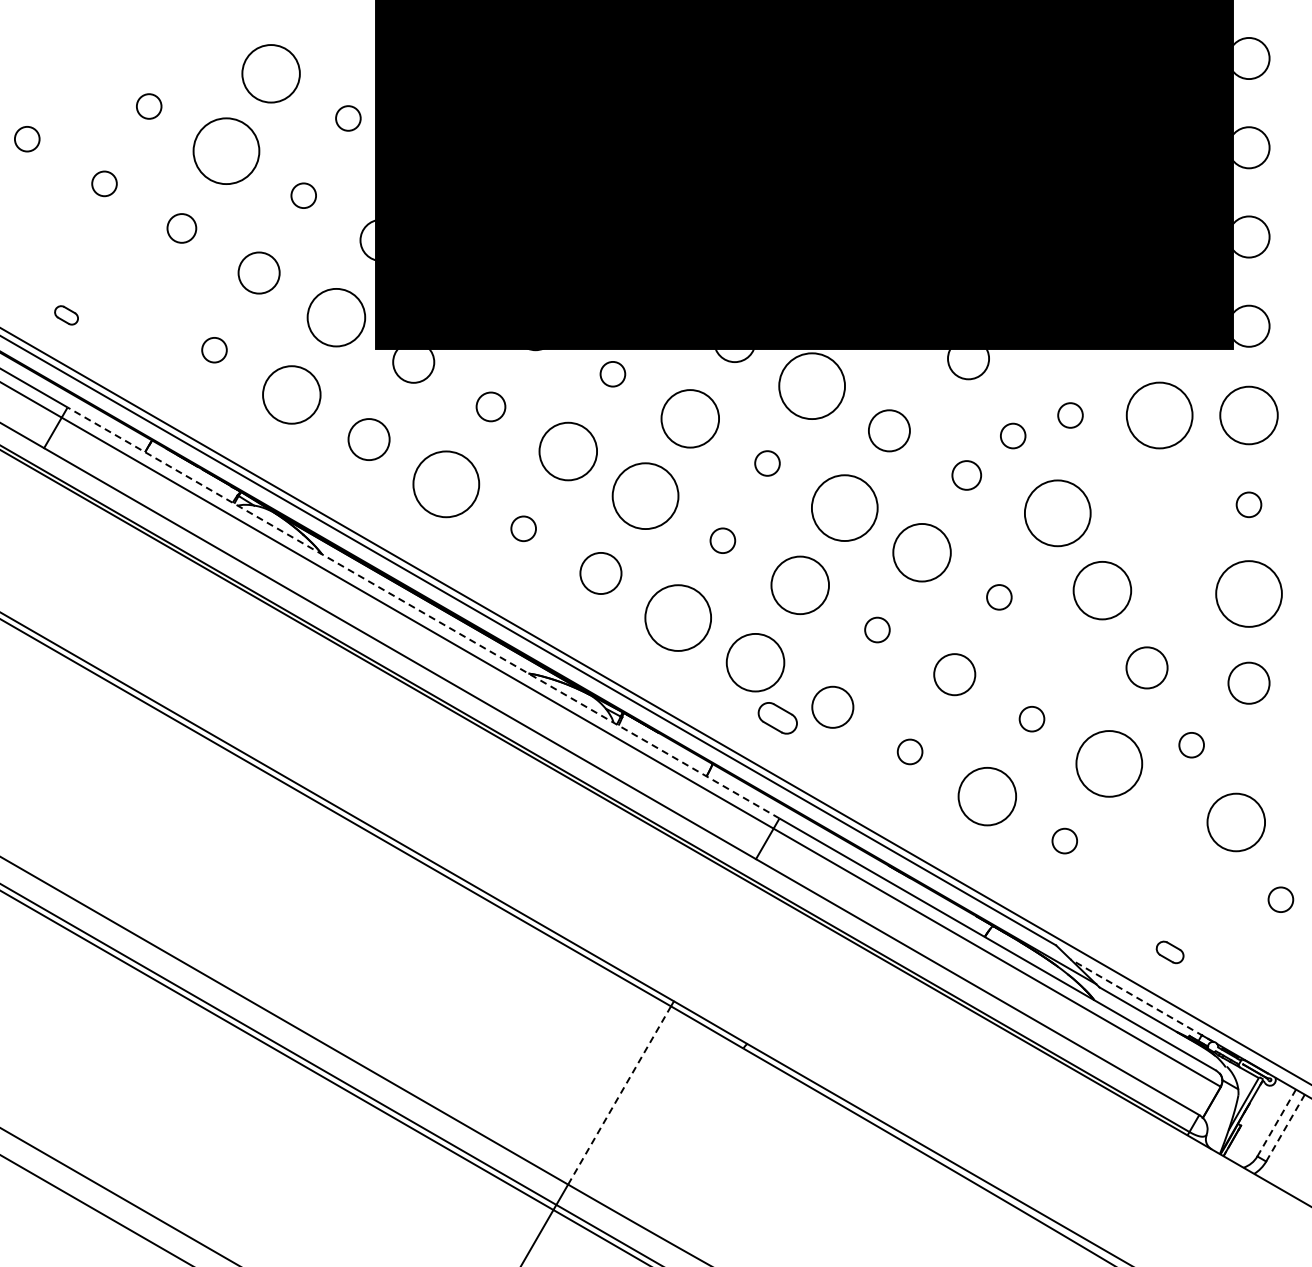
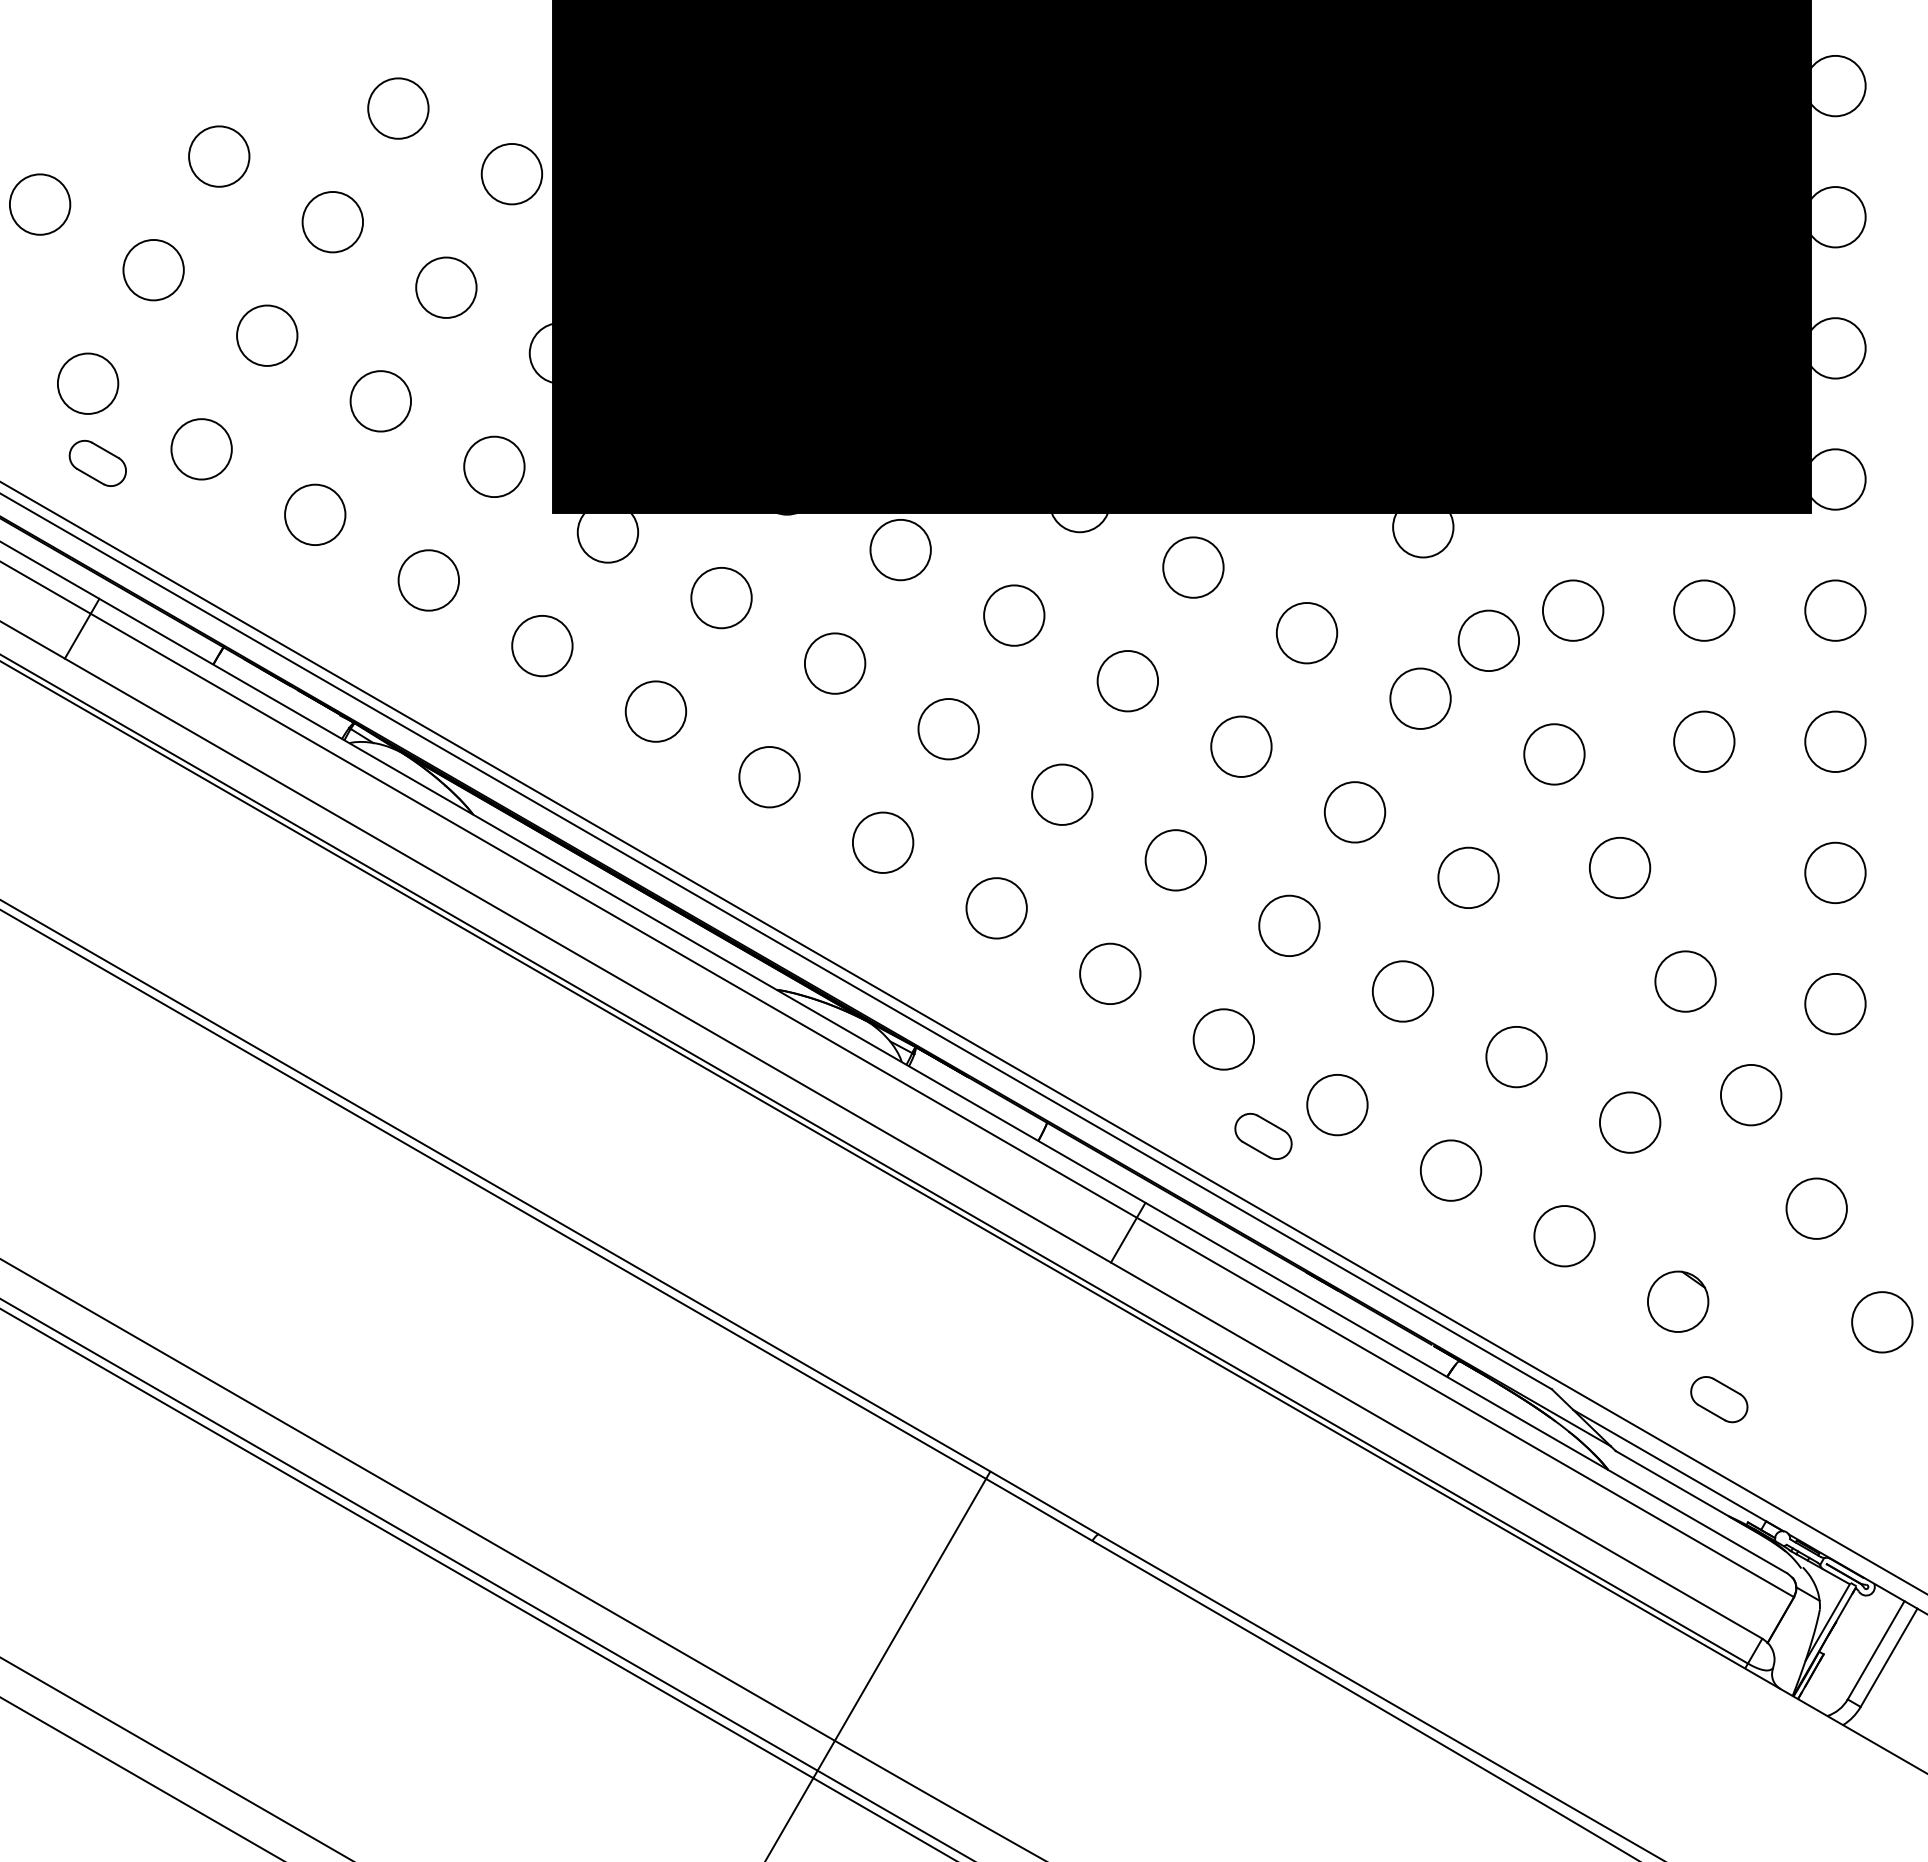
circle: (270, 73) -> (397, 108), size x0.71
circle: (148, 106) -> (218, 156), size x1.67
circle: (347, 118) -> (510, 174), size x1.67
circle: (26, 138) -> (38, 203), size x1.67
circle: (226, 150) -> (332, 221), size x0.62
circle: (104, 183) -> (153, 269), size x1.67
circle: (303, 195) -> (446, 287), size x1.67
circle: (181, 228) -> (266, 335), size x1.43
circle: (59, 260) -> (87, 382), added
circle: (136, 305) -> (200, 449), added
part: (66, 315) -> (97, 463), size x1.67
circle: (335, 317) -> (493, 466), size x0.71
circle: (214, 349) -> (315, 513), size x1.67
circle: (612, 373) -> (900, 548), size x1.67
circle: (811, 385) -> (1192, 566), size x0.62
circle: (291, 394) -> (428, 579), size x0.71
circle: (490, 406) -> (720, 597), size x1.43
circle: (1070, 415) -> (1573, 610), size x1.67
circle: (1159, 415) -> (1703, 610), size x0.62
circle: (1248, 415) -> (1834, 610), size x0.71
circle: (689, 418) -> (1013, 615), size x0.71
circle: (1012, 435) -> (1487, 640), size x1.67
circle: (567, 451) -> (833, 663), size x0.71
circle: (767, 463) -> (1127, 681), size x1.67
circle: (966, 475) -> (1420, 698), size x1.43
circle: (446, 483) -> (656, 710), size x0.62
circle: (645, 495) -> (948, 728), size x0.62
circle: (1159, 504) -> (1703, 741), added
circle: (1248, 504) -> (1834, 741), size x1.67
circle: (844, 507) -> (1241, 745), size x0.62
circle: (1057, 512) -> (1554, 753), size x0.62
circle: (523, 528) -> (769, 776), size x1.67
circle: (722, 540) -> (1061, 794), size x1.67
circle: (921, 552) -> (1354, 811), size x0.71
circle: (799, 585) -> (1174, 860), size x0.71
circle: (1101, 590) -> (1618, 867), size x0.71
circle: (1248, 593) -> (1834, 872), size x0.62
circle: (998, 596) -> (1467, 876), size x1.67
line: (423, 612) -> (622, 900), dashed -> solid
circle: (677, 617) -> (995, 907), size x0.62
circle: (877, 629) -> (1289, 925), size x1.67
circle: (755, 662) -> (1110, 973), size x0.71
part: (777, 718) -> (1263, 1136), moved
circle: (1031, 718) -> (1515, 1055), size x1.67
circle: (1191, 744) -> (1750, 1094), size x1.67
circle: (909, 751) -> (1336, 1104), size x1.67
circle: (1108, 763) -> (1628, 1122), size x0.62
circle: (987, 796) -> (1451, 1170), size x0.71
circle: (1235, 822) -> (1815, 1208), size x0.71
circle: (1064, 840) -> (1564, 1235), size x1.67
part: (1141, 885) -> (1677, 1301), added
circle: (1280, 899) -> (1881, 1321), size x1.67
part: (1170, 952) -> (1720, 1399), size x1.43
line: (1142, 1000) -> (1678, 1470), dashed -> solid
line: (619, 1095) -> (910, 1609), dashed -> solid
line: (1276, 1123) -> (1875, 1651), dashed -> solid
line: (1285, 1128) -> (1889, 1658), dashed -> solid

